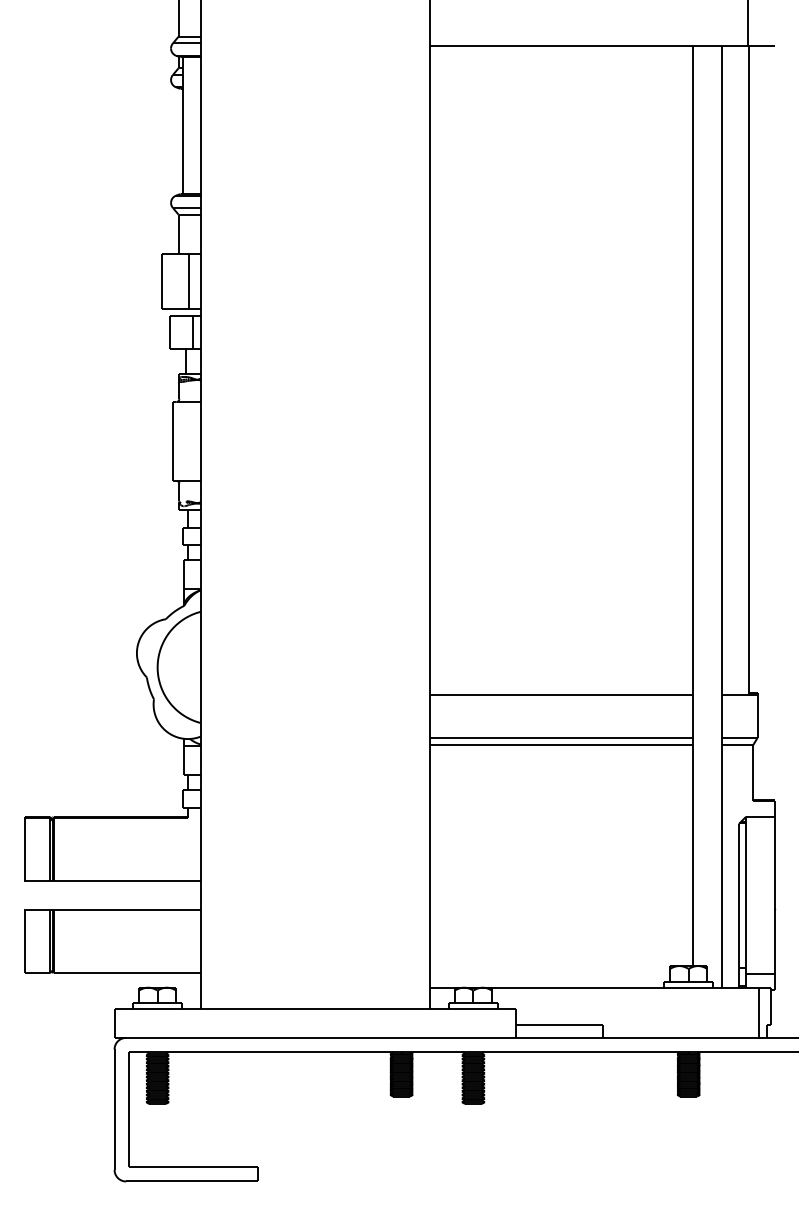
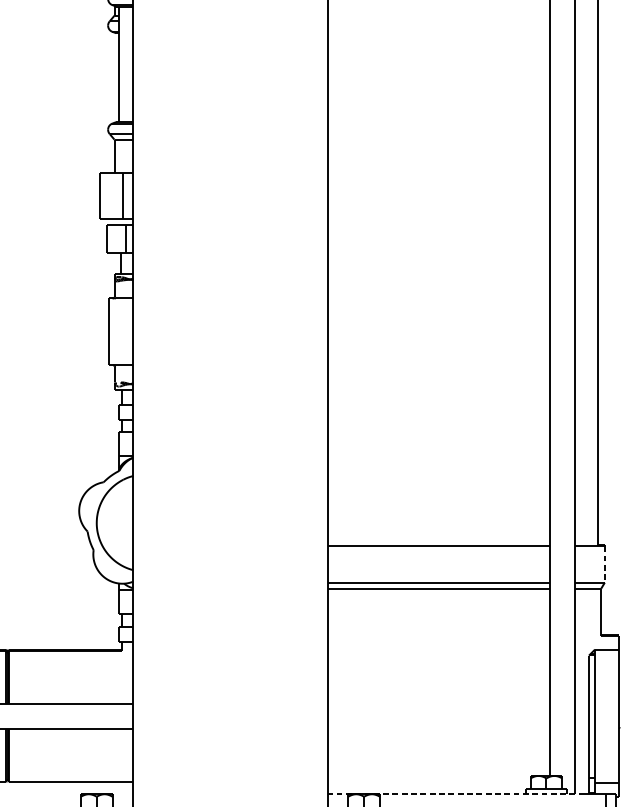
line: (757, 716) -> (604, 564), solid -> dashed
line: (582, 987) -> (456, 794), solid -> dashed

